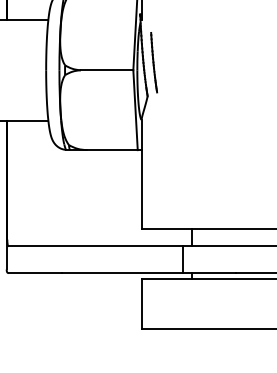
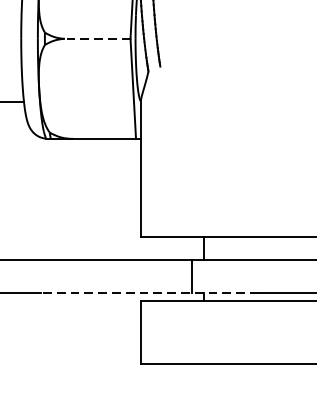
line: (106, 70) -> (96, 39), solid -> dashed
line: (148, 273) -> (149, 293), solid -> dashed

